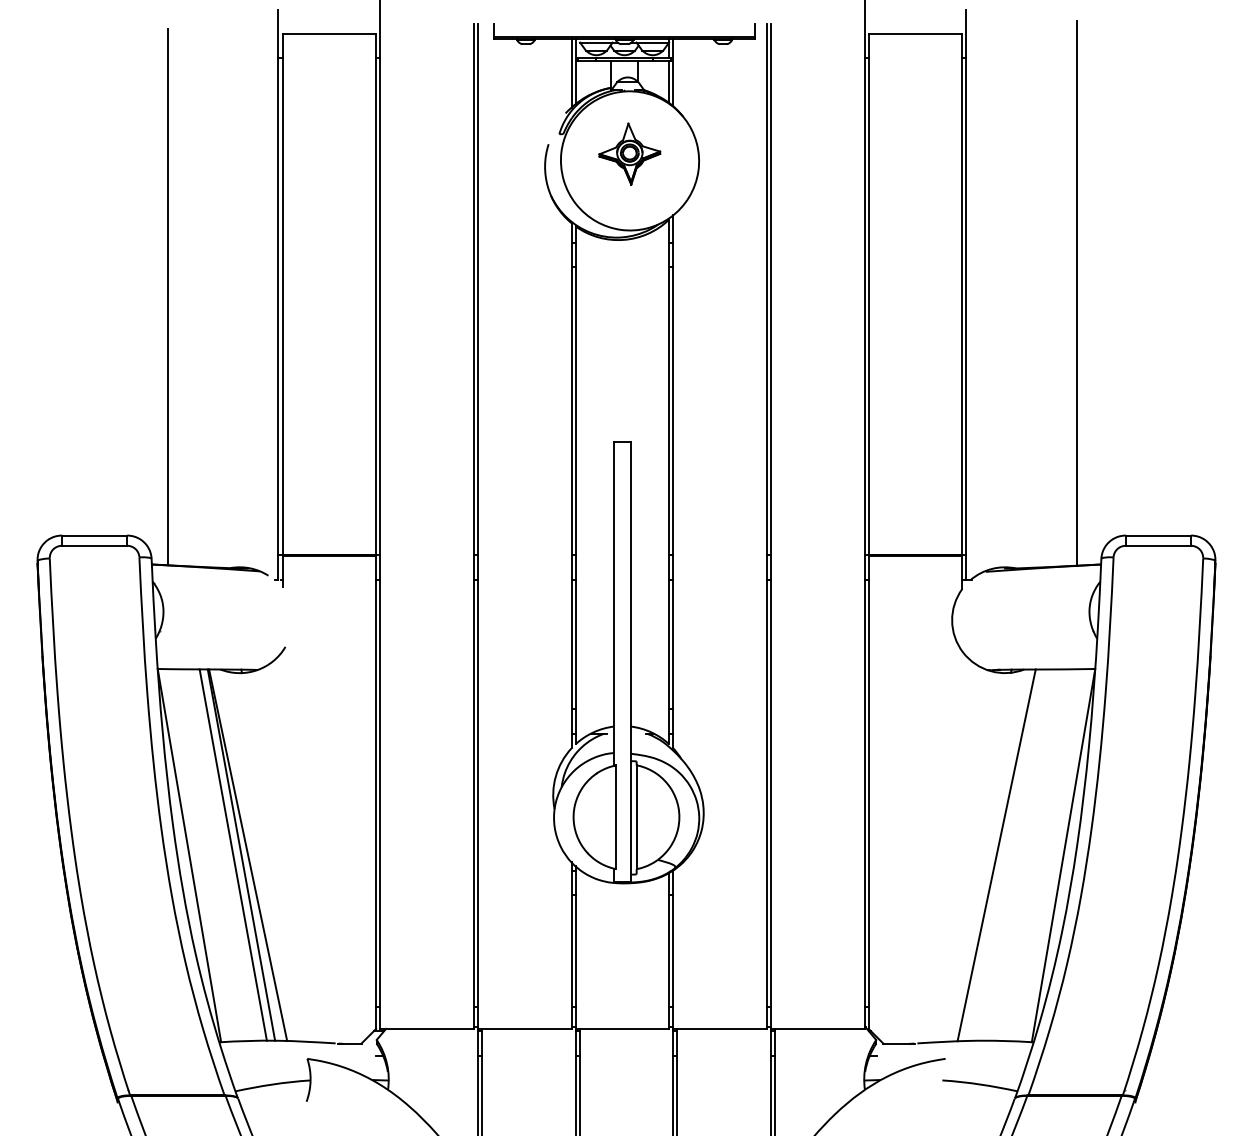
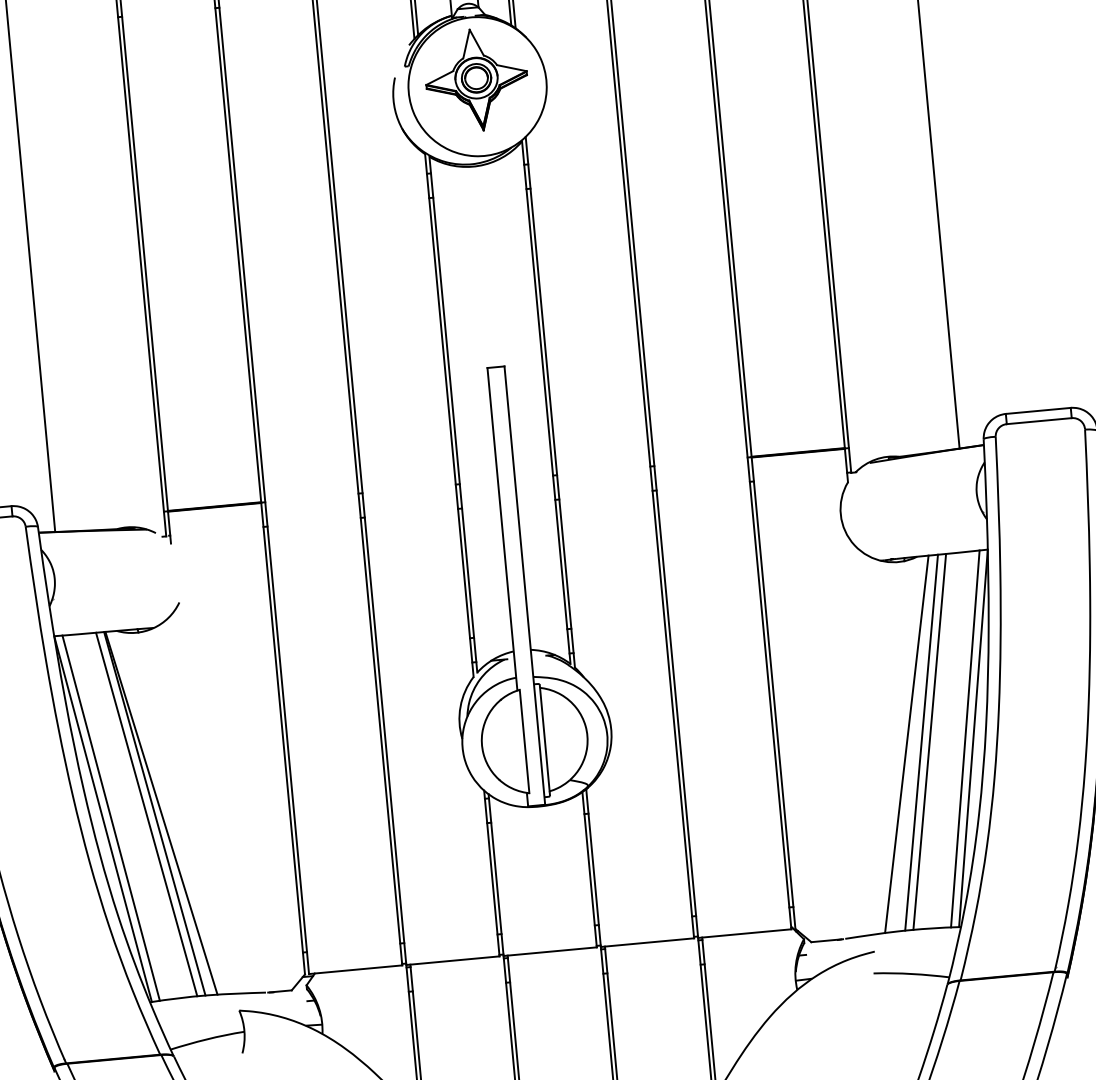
part: (629, 153) -> (476, 79), size x1.67
line: (1011, 854) -> (921, 742), added
line: (1019, 854) -> (929, 741), added
line: (197, 855) -> (111, 818), added
line: (1055, 855) -> (965, 739), added

